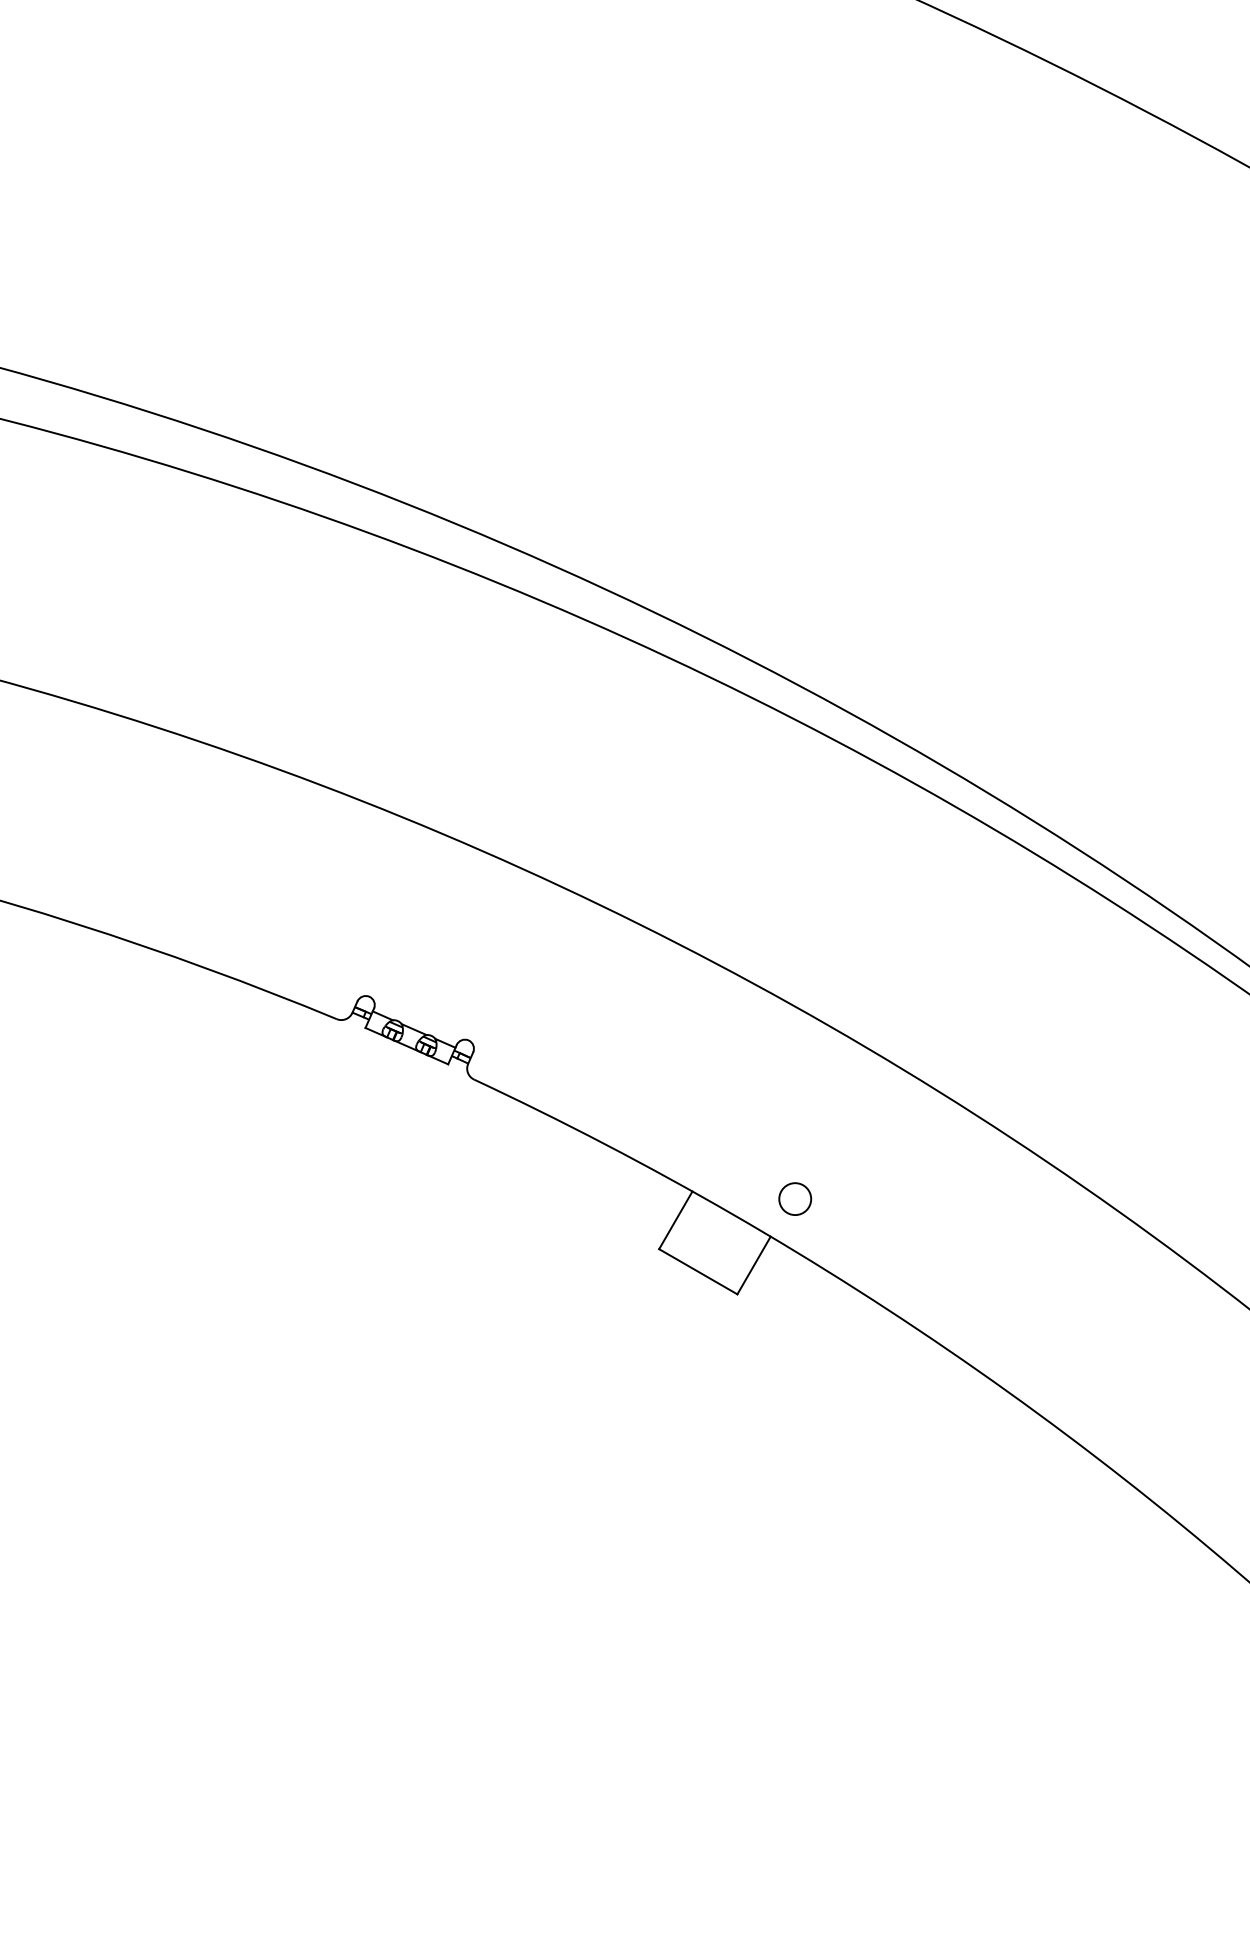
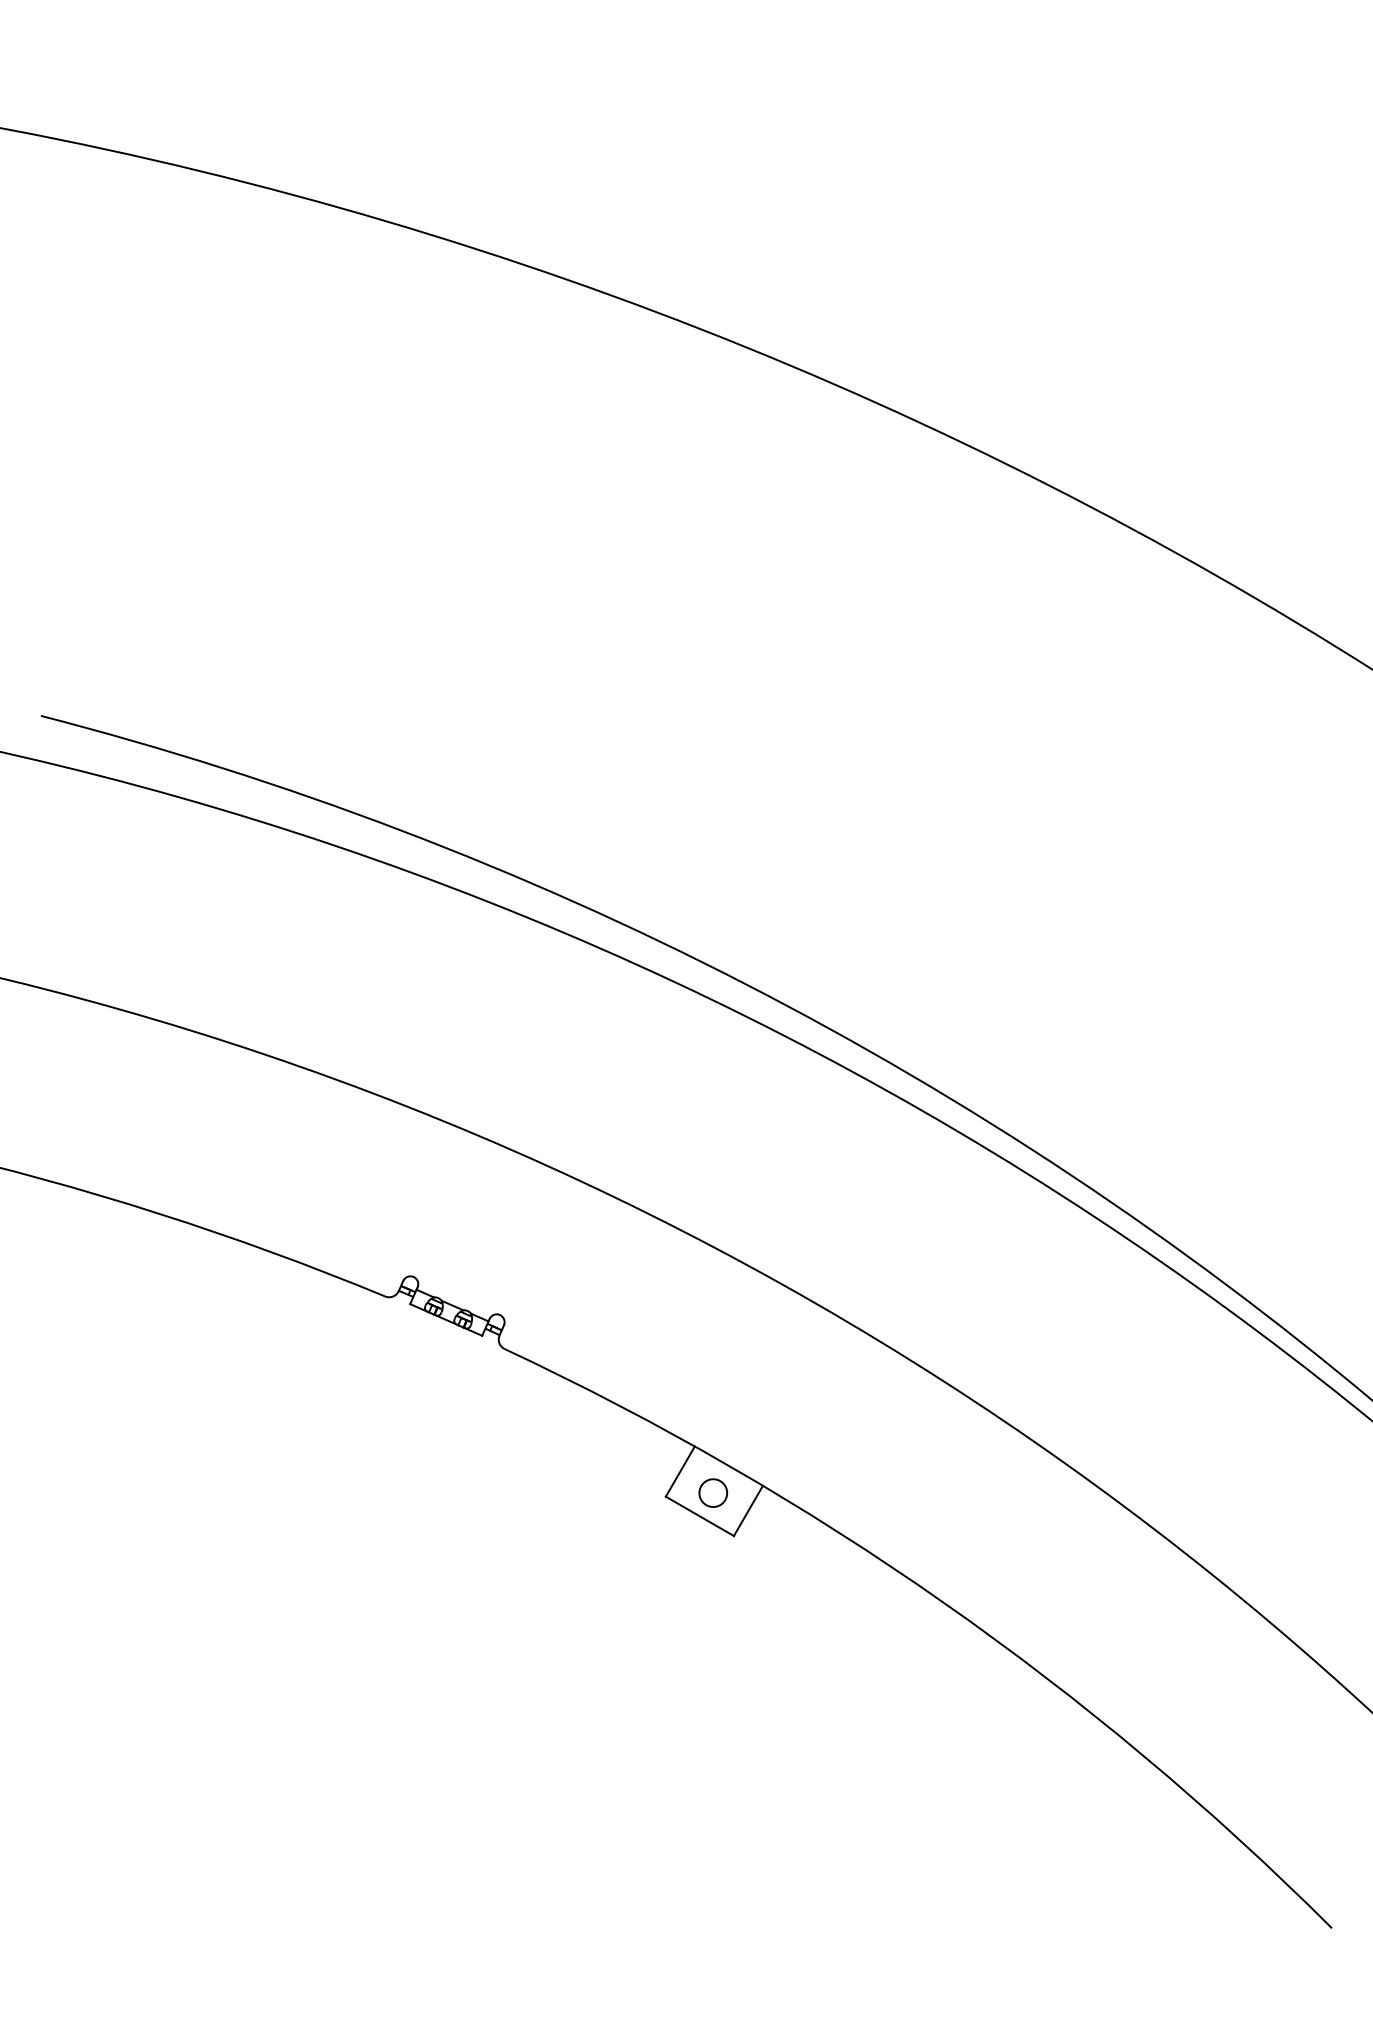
circle: (795, 1198) -> (713, 1492), moved

